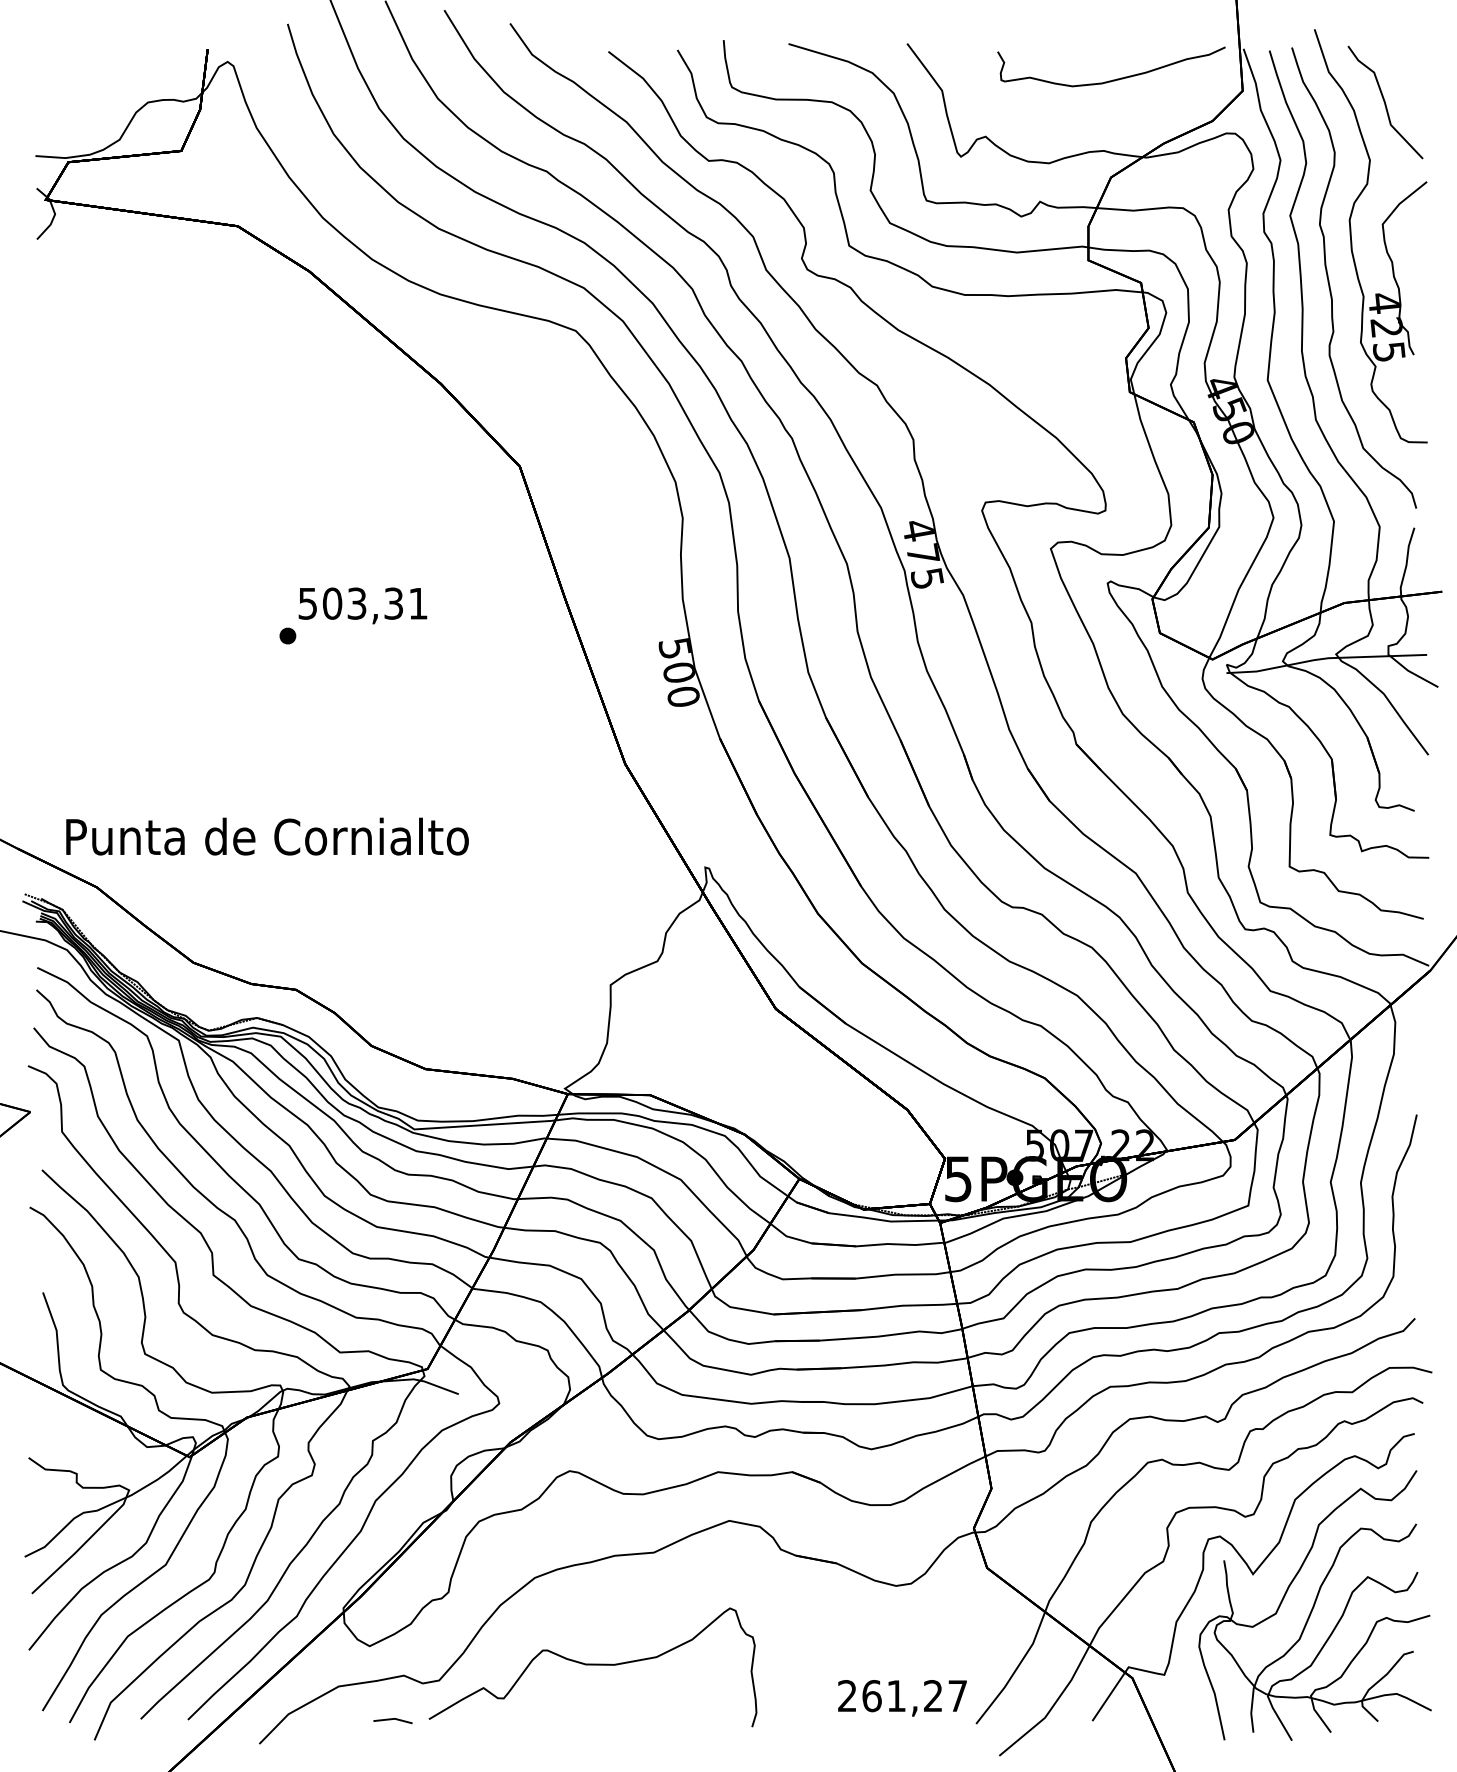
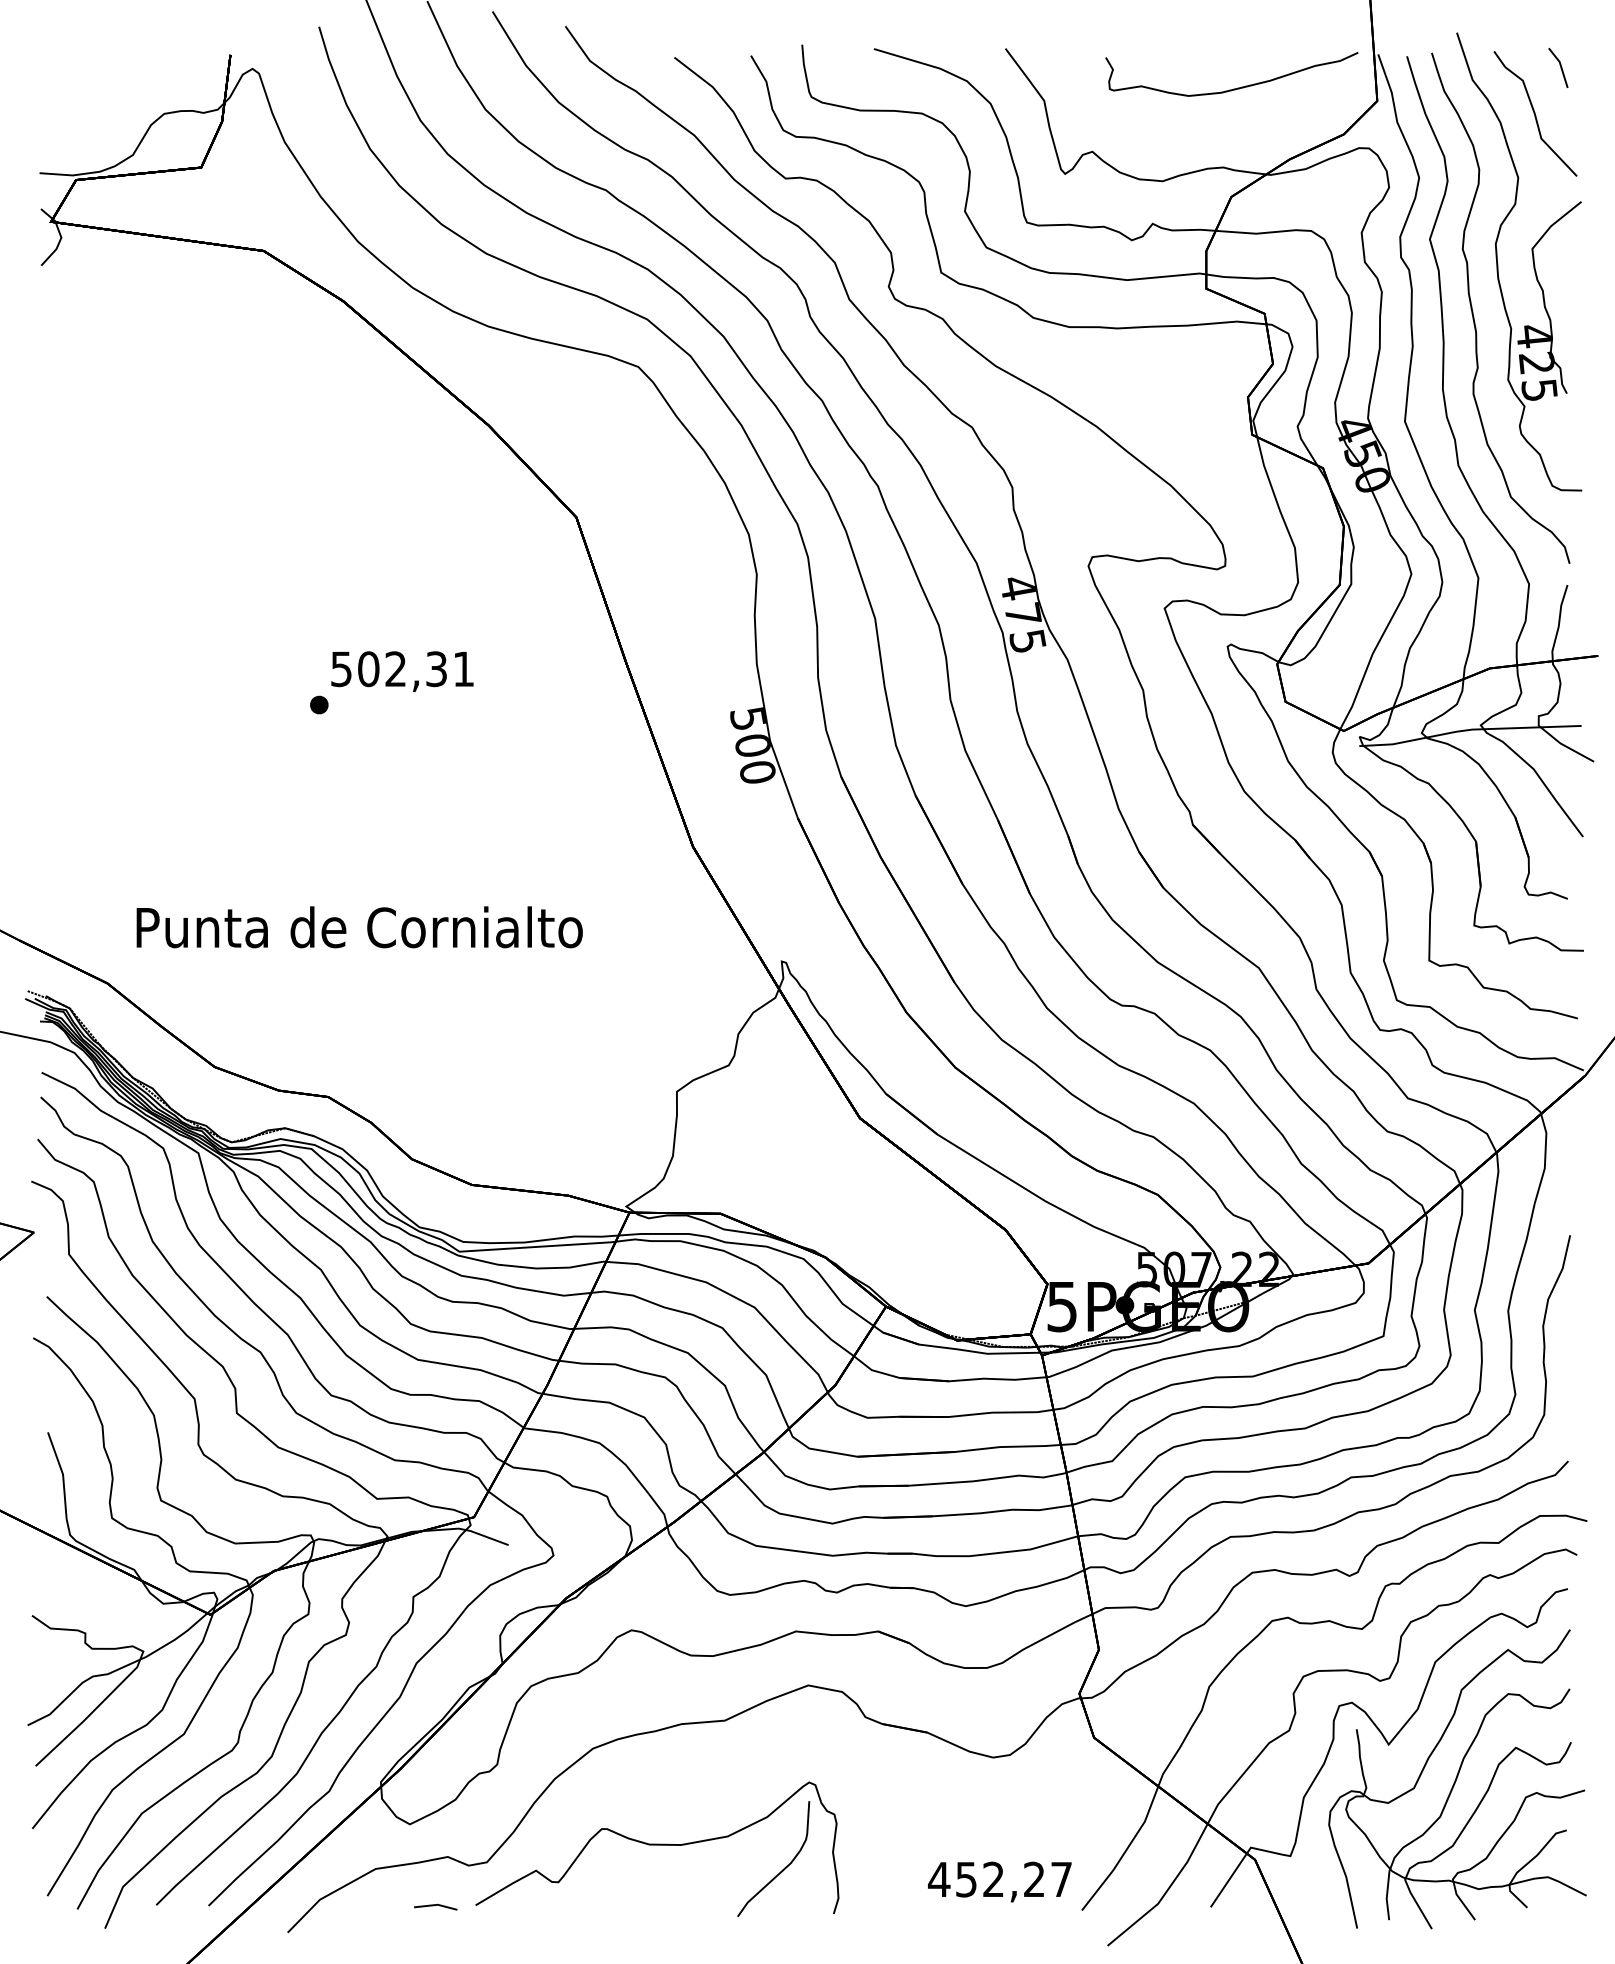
line: (1408, 60) -> (1560, 67), added
text: (356, 603) -> (395, 669), 503,31 -> 502,31
text: (267, 836) -> (359, 927), moved
curve: (706, 1686) -> (783, 1868), added
text: (871, 1695) -> (965, 1879), 261,27 -> 452,27

